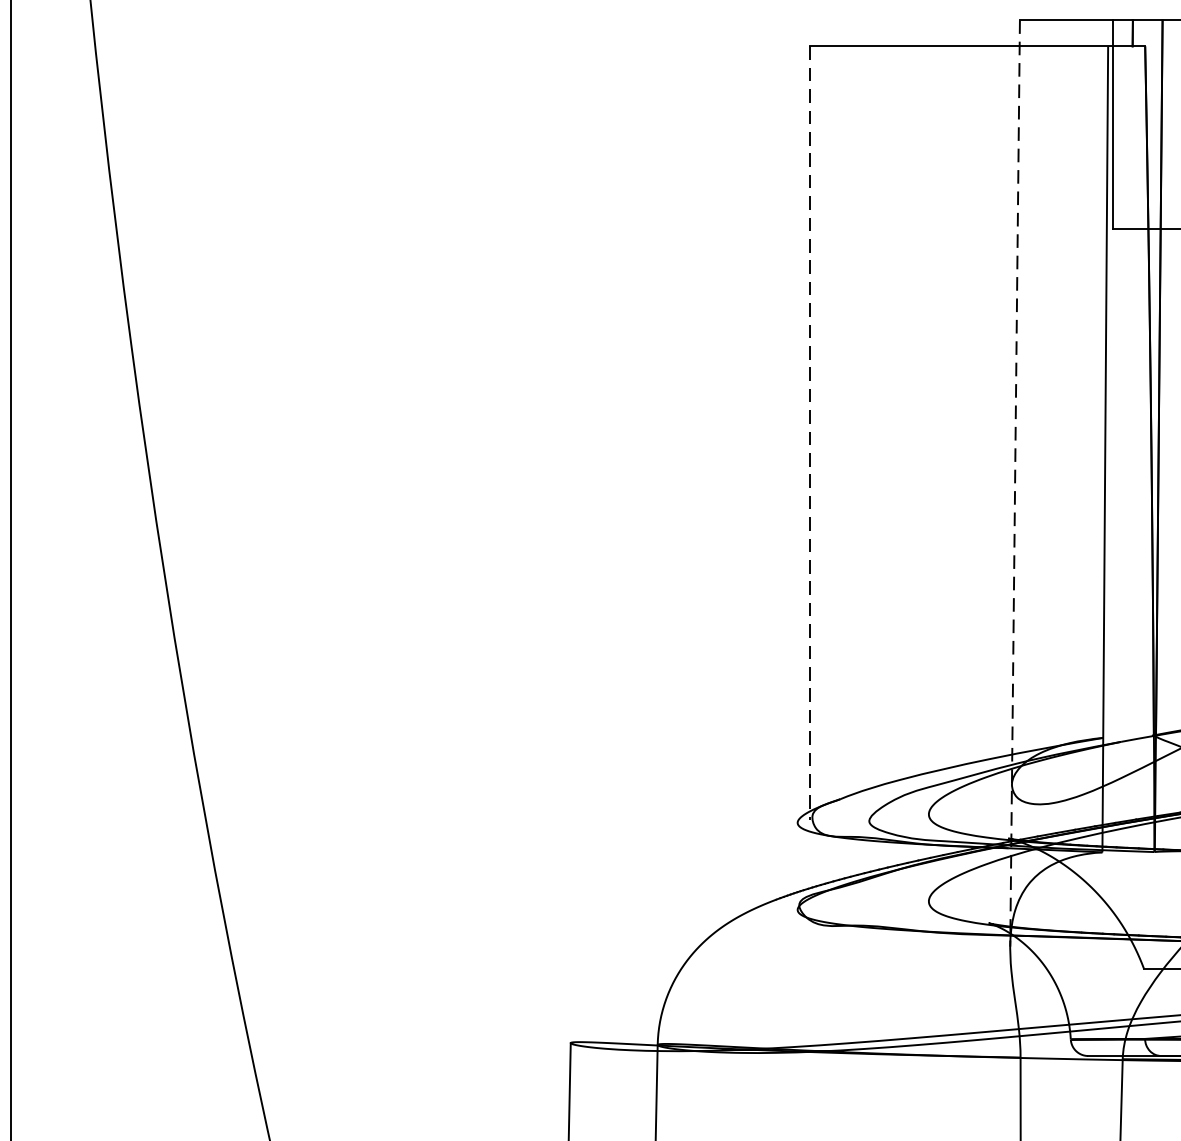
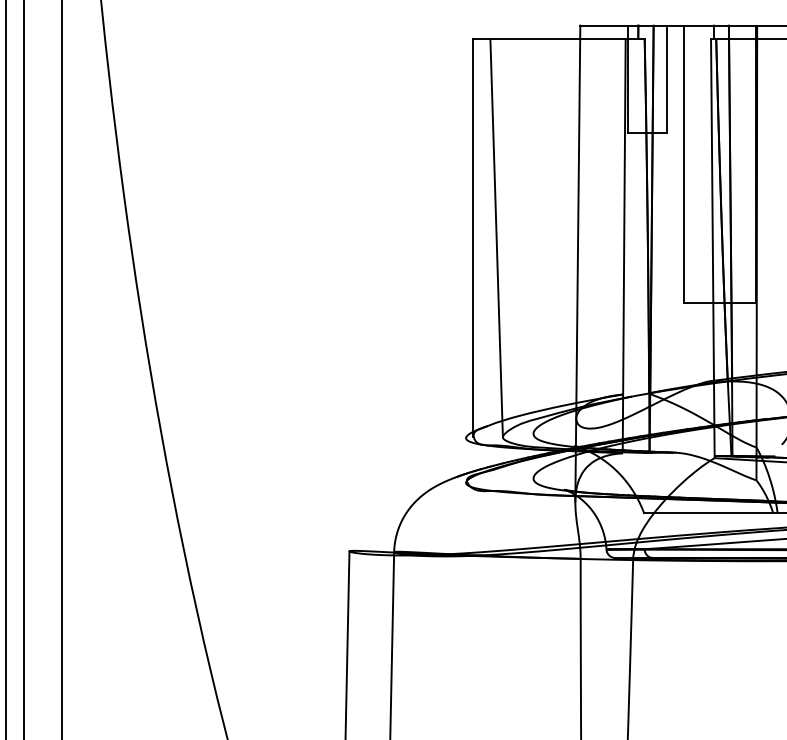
line: (810, 432) -> (472, 237), dashed -> solid
line: (856, 434) -> (496, 238), added
line: (1014, 485) -> (577, 264), dashed -> solid

